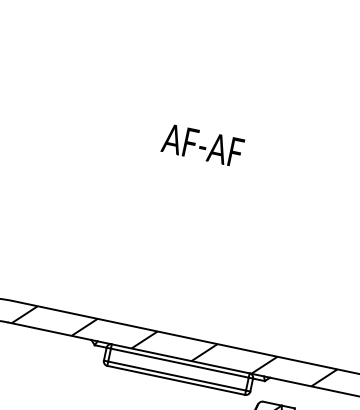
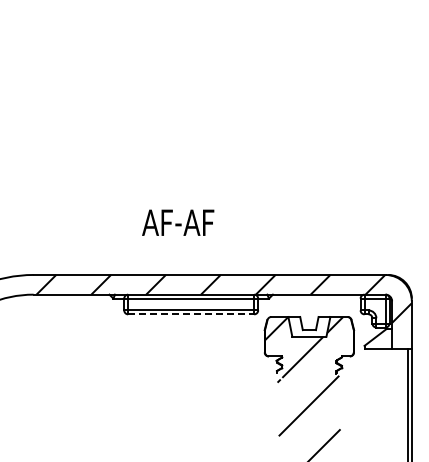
text: (203, 145) -> (178, 222), moved
line: (176, 380) -> (191, 314), solid -> dashed

